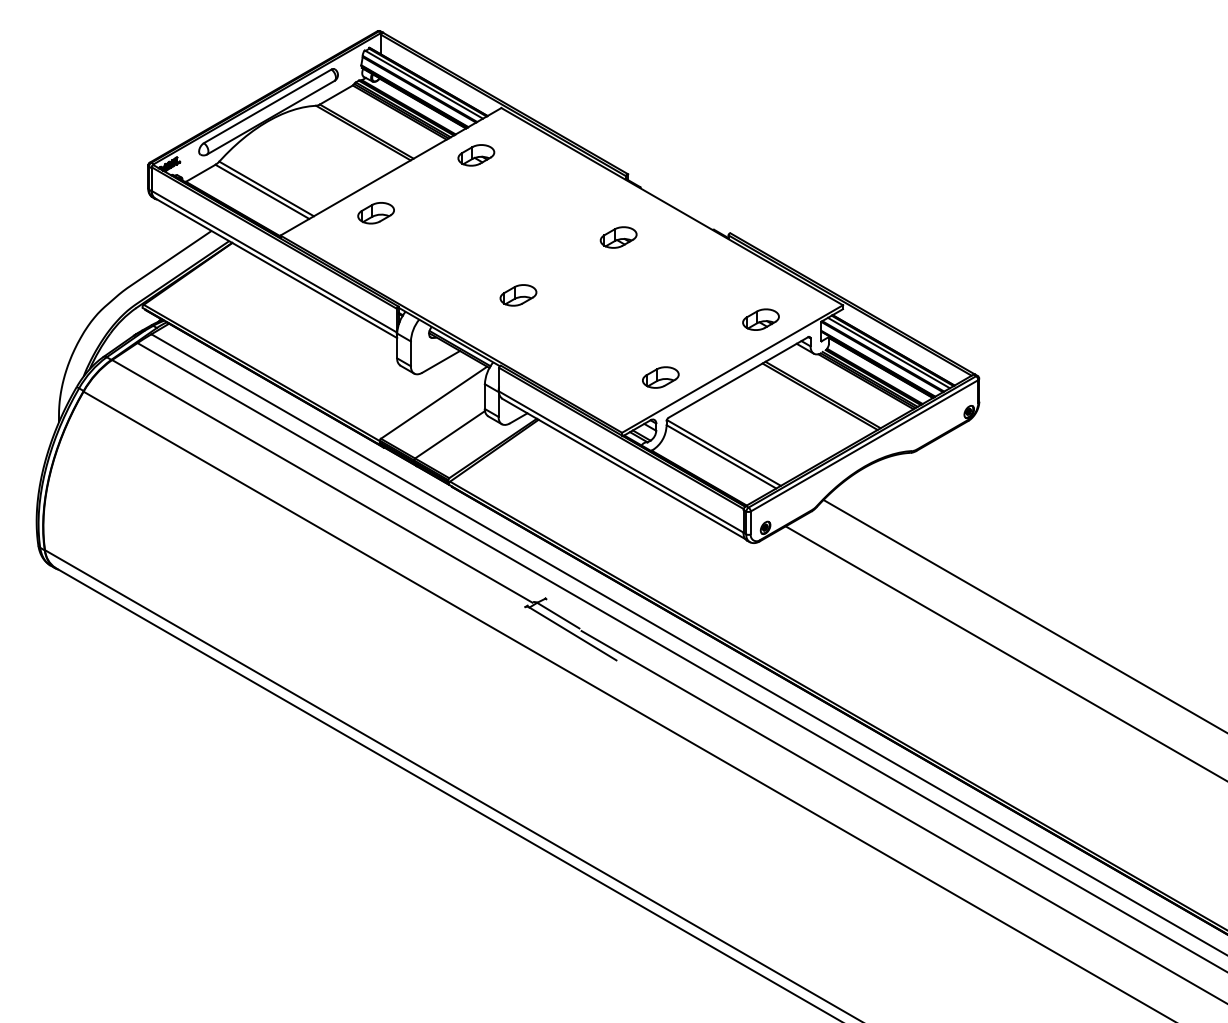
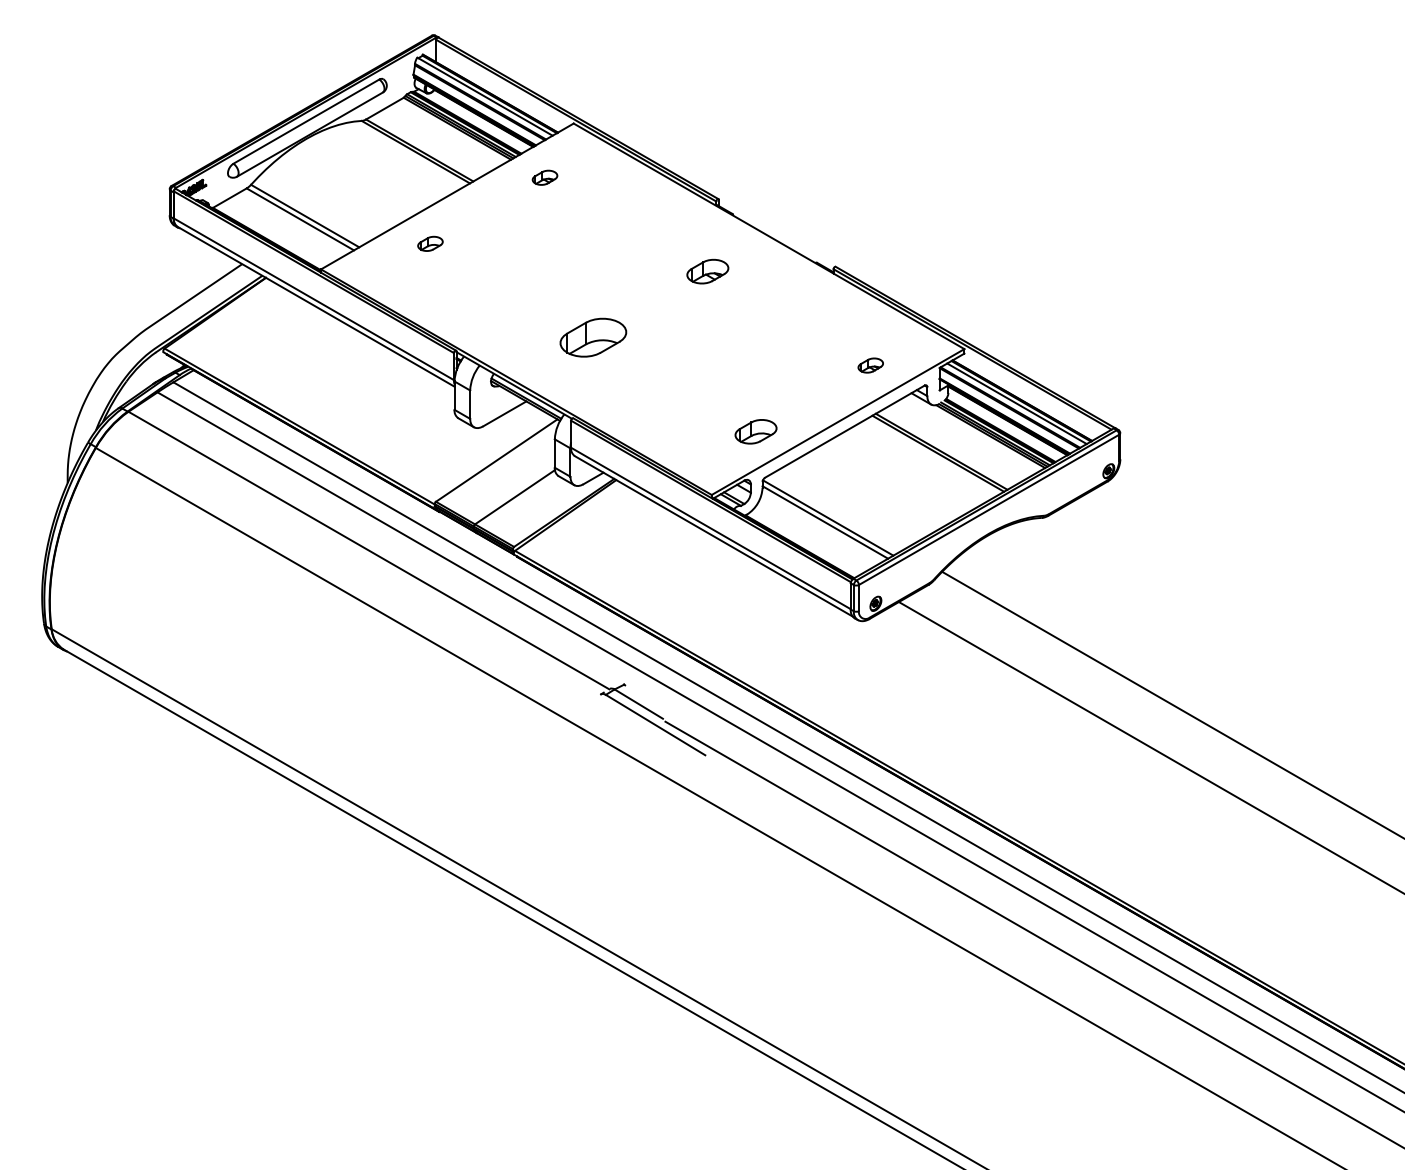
part: (475, 155) -> (544, 177), size x0.6
part: (376, 212) -> (430, 243), size x0.6
part: (517, 295) -> (592, 337), size x1.6
part: (760, 319) -> (870, 365), size x0.6

